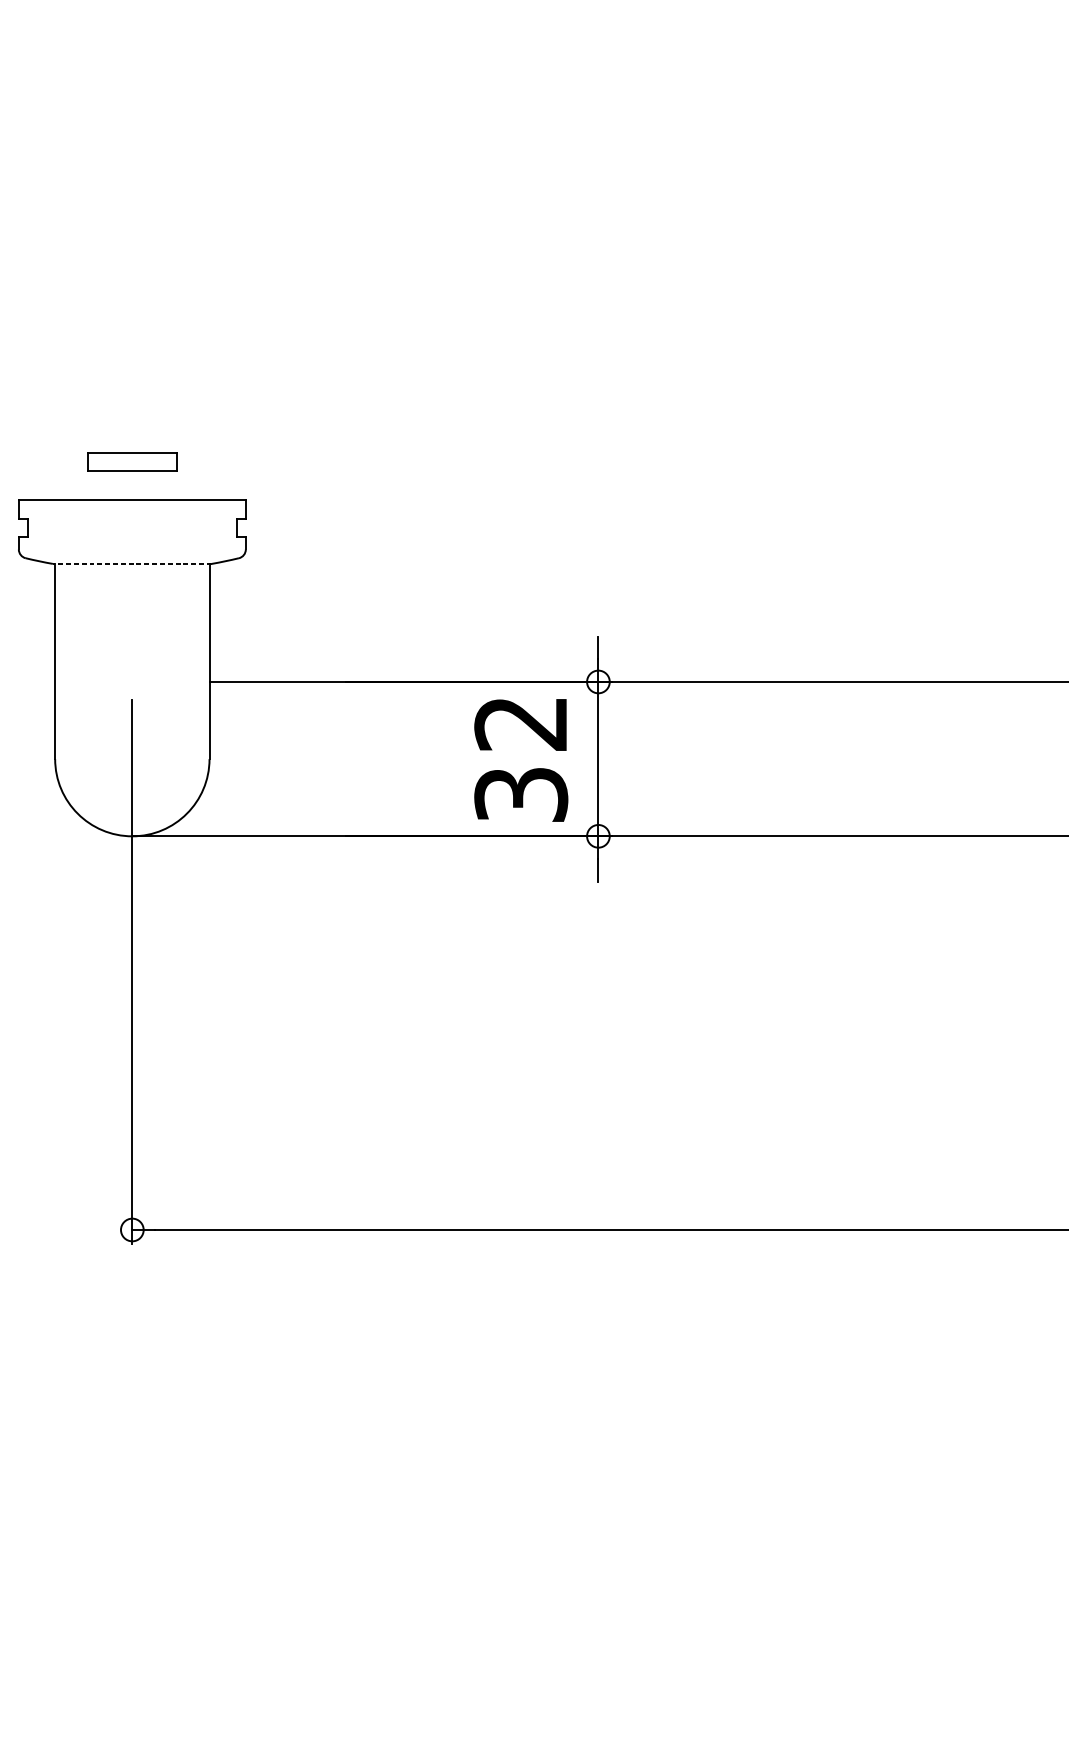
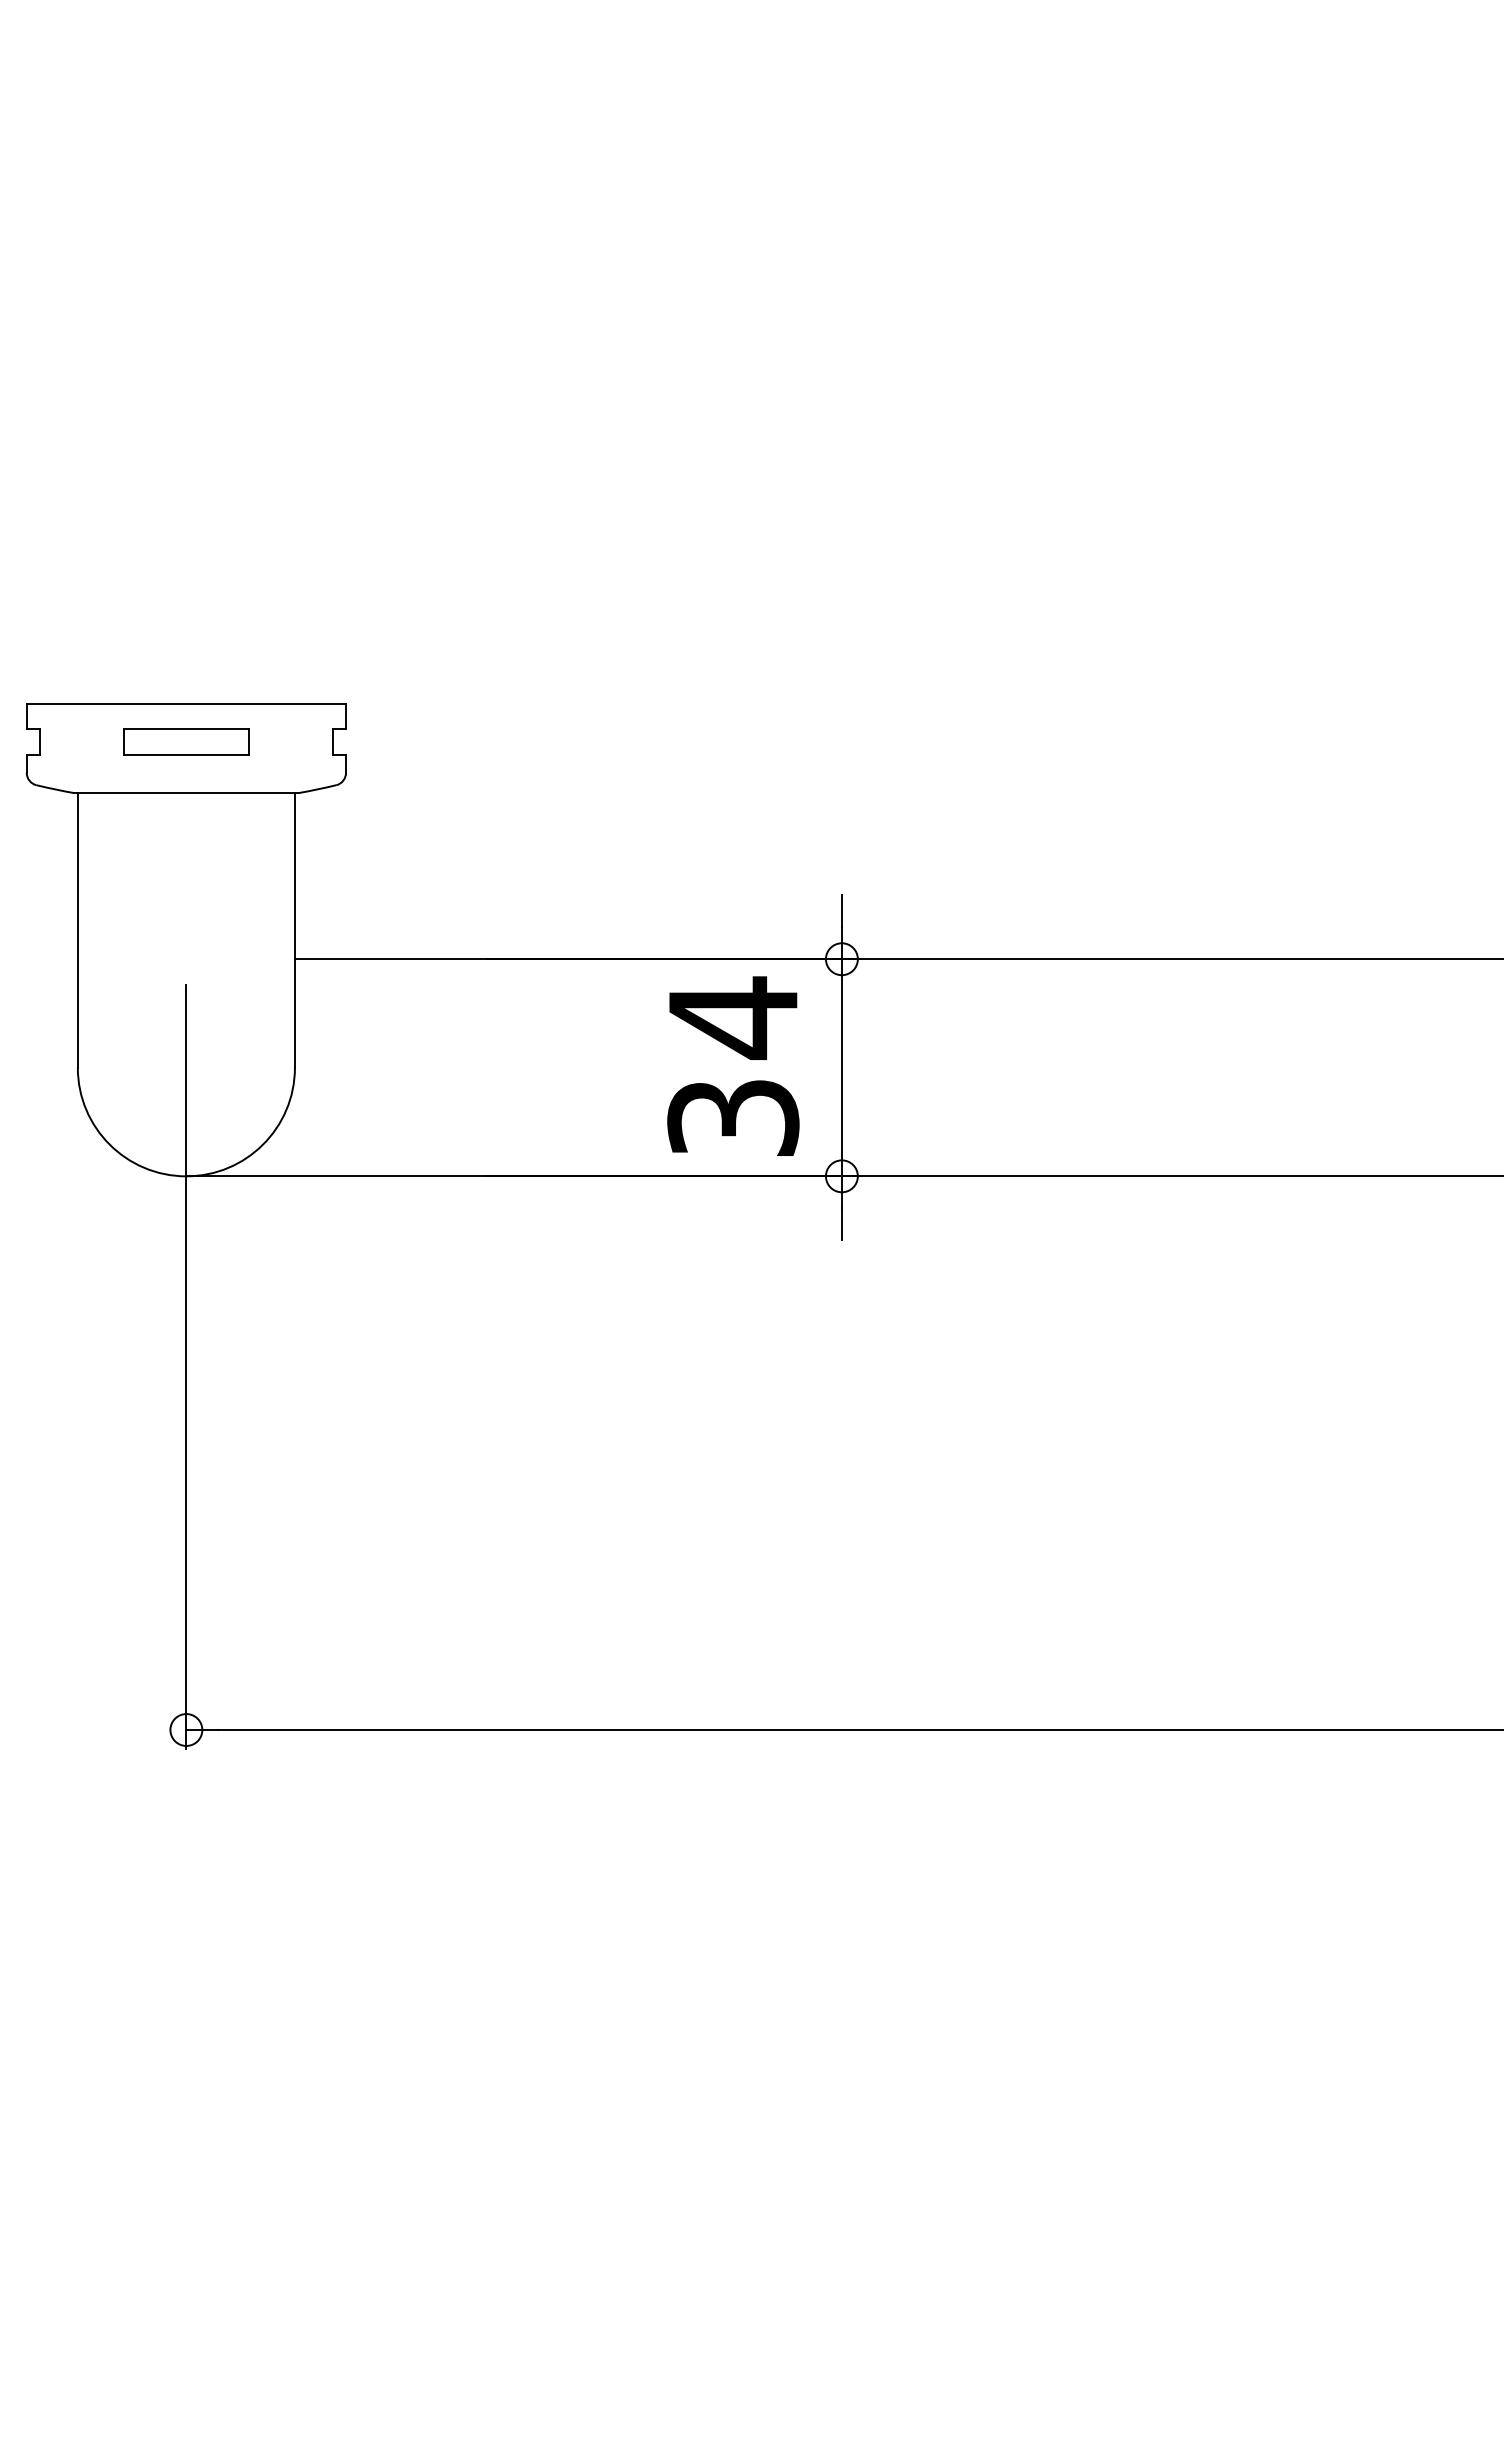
part: (132, 461) -> (186, 741), moved
line: (132, 564) -> (186, 793), dashed -> solid
text: (520, 723) -> (732, 1017), 32 -> 34

